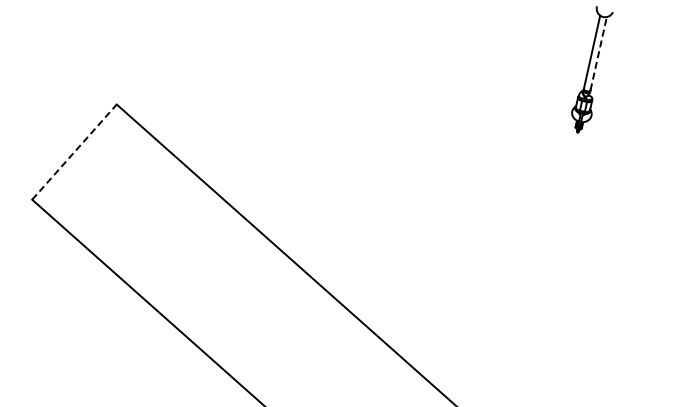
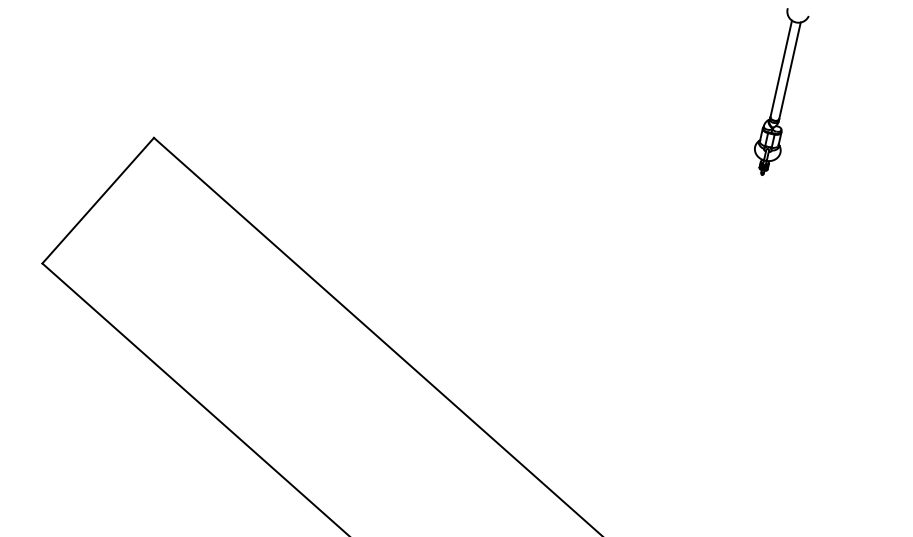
line: (598, 53) -> (789, 70), dashed -> solid
line: (74, 152) -> (98, 201), dashed -> solid

